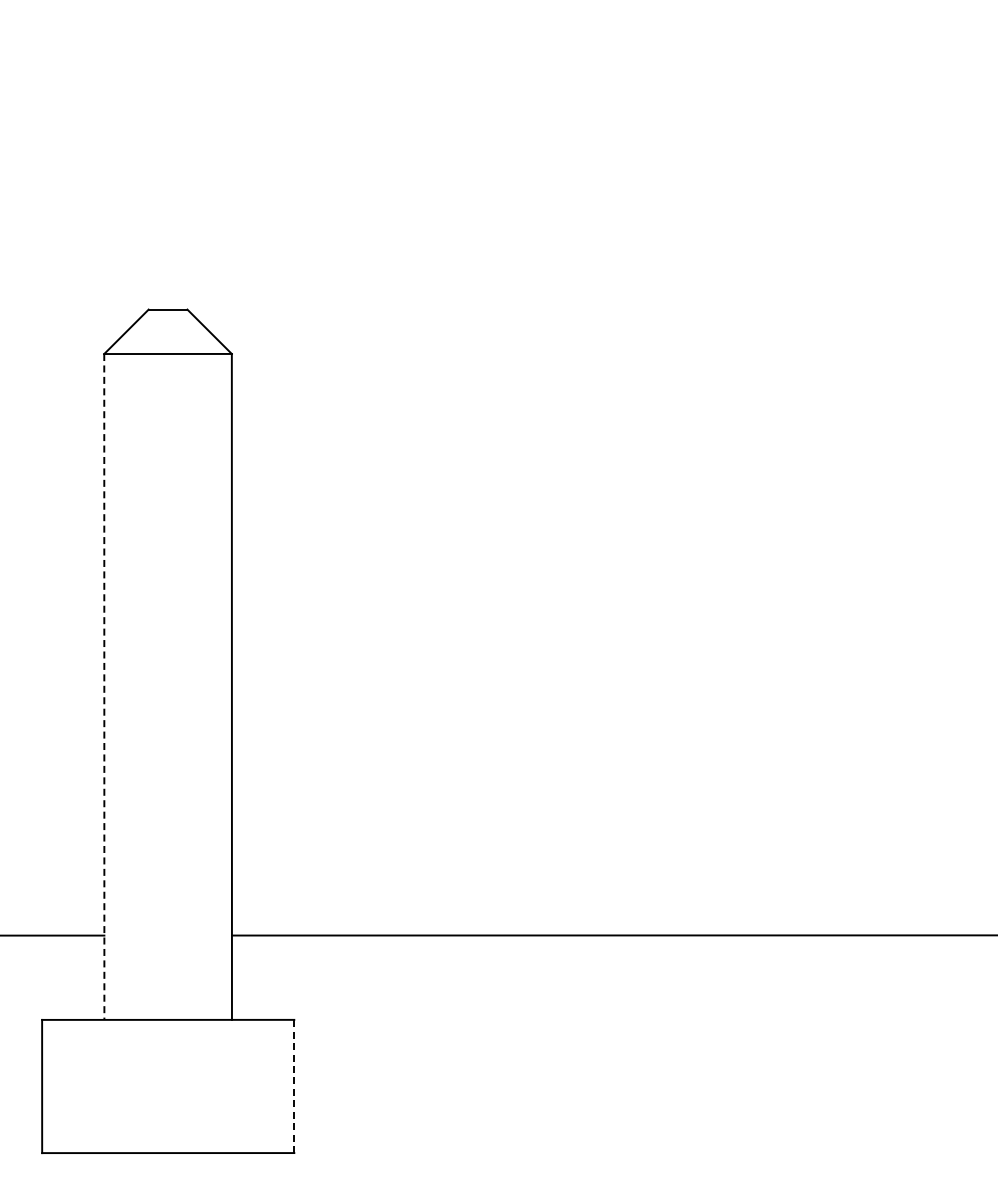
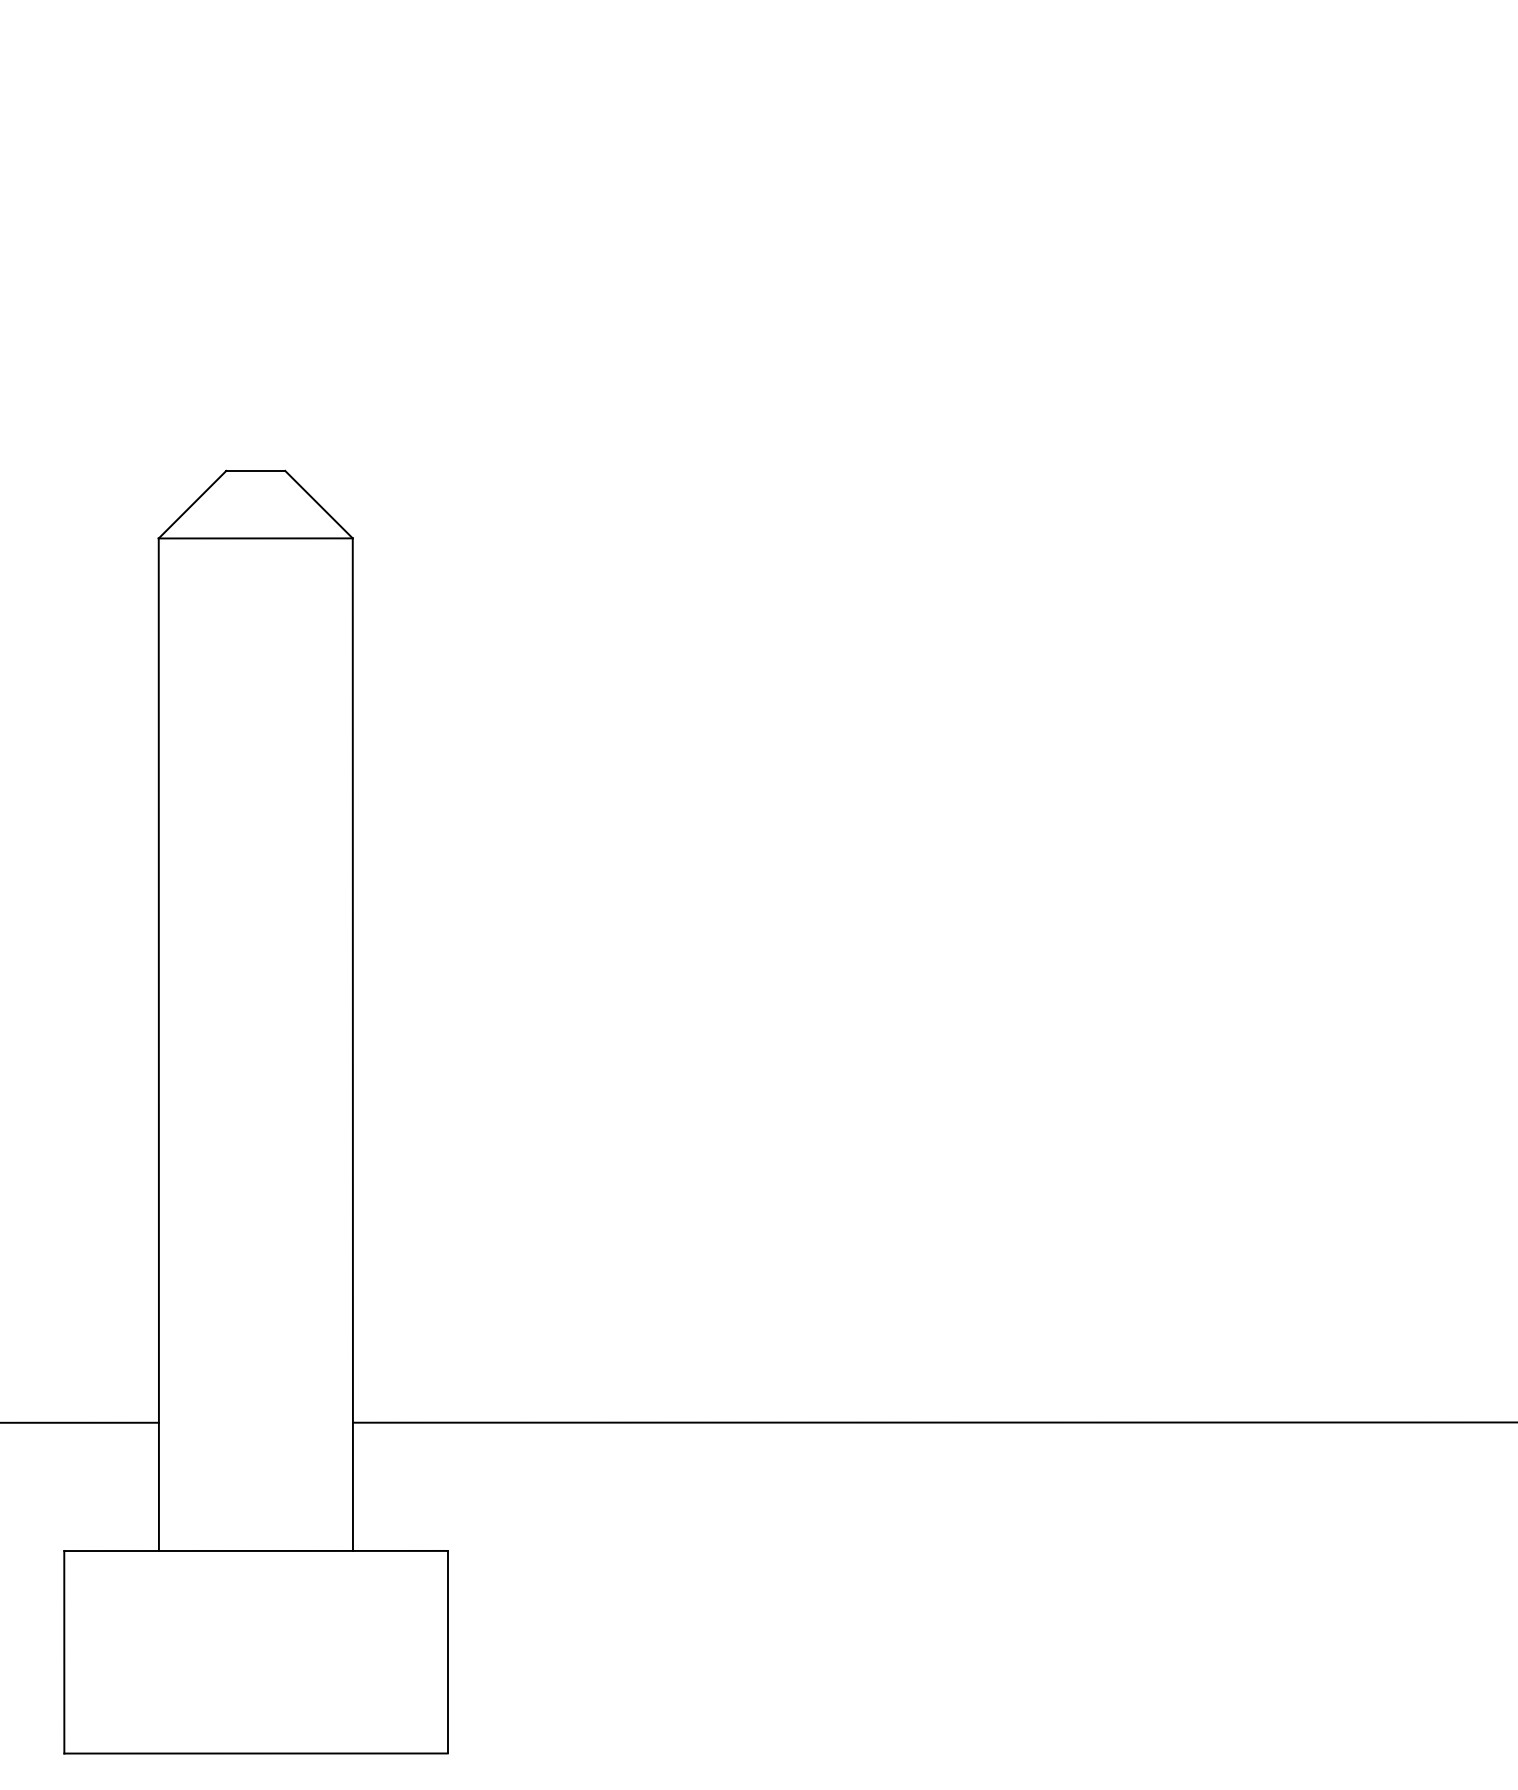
line: (104, 686) -> (159, 1044), dashed -> solid
line: (294, 1086) -> (448, 1652), dashed -> solid

